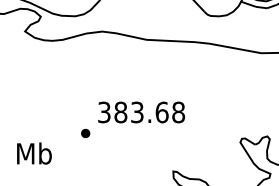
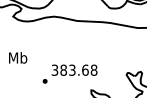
text: (131, 118) -> (69, 73), moved
text: (35, 152) -> (18, 57), moved

